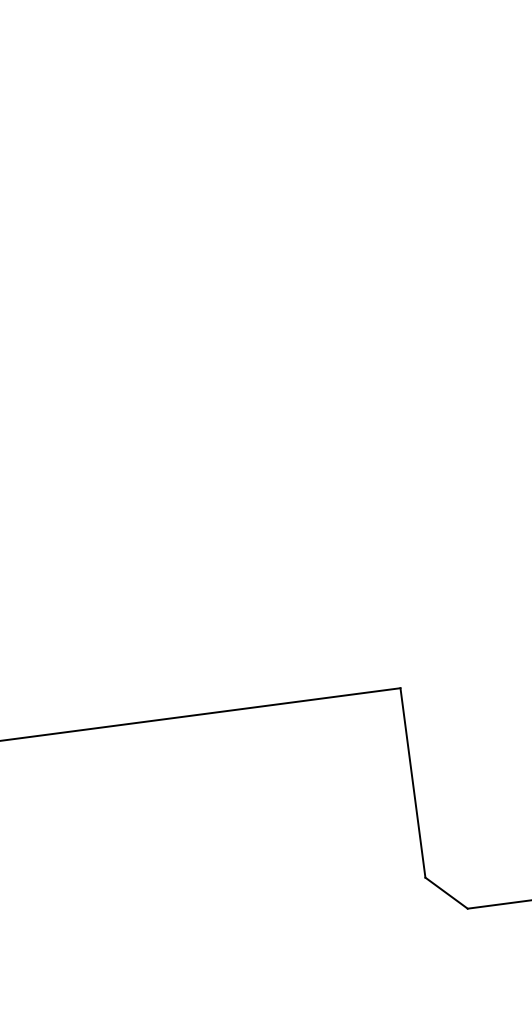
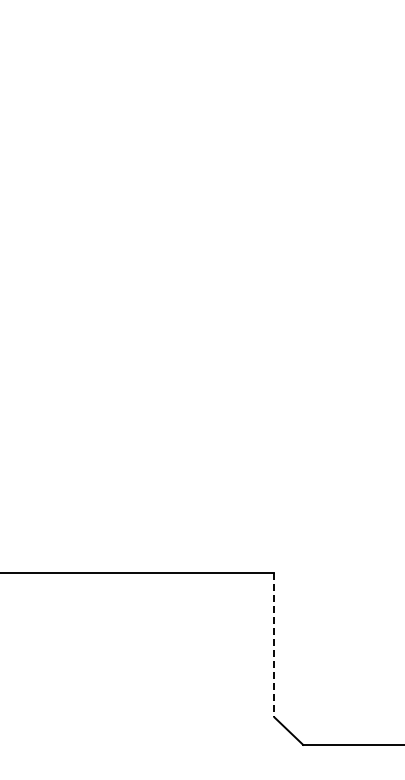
line: (413, 783) -> (274, 645), solid -> dashed

